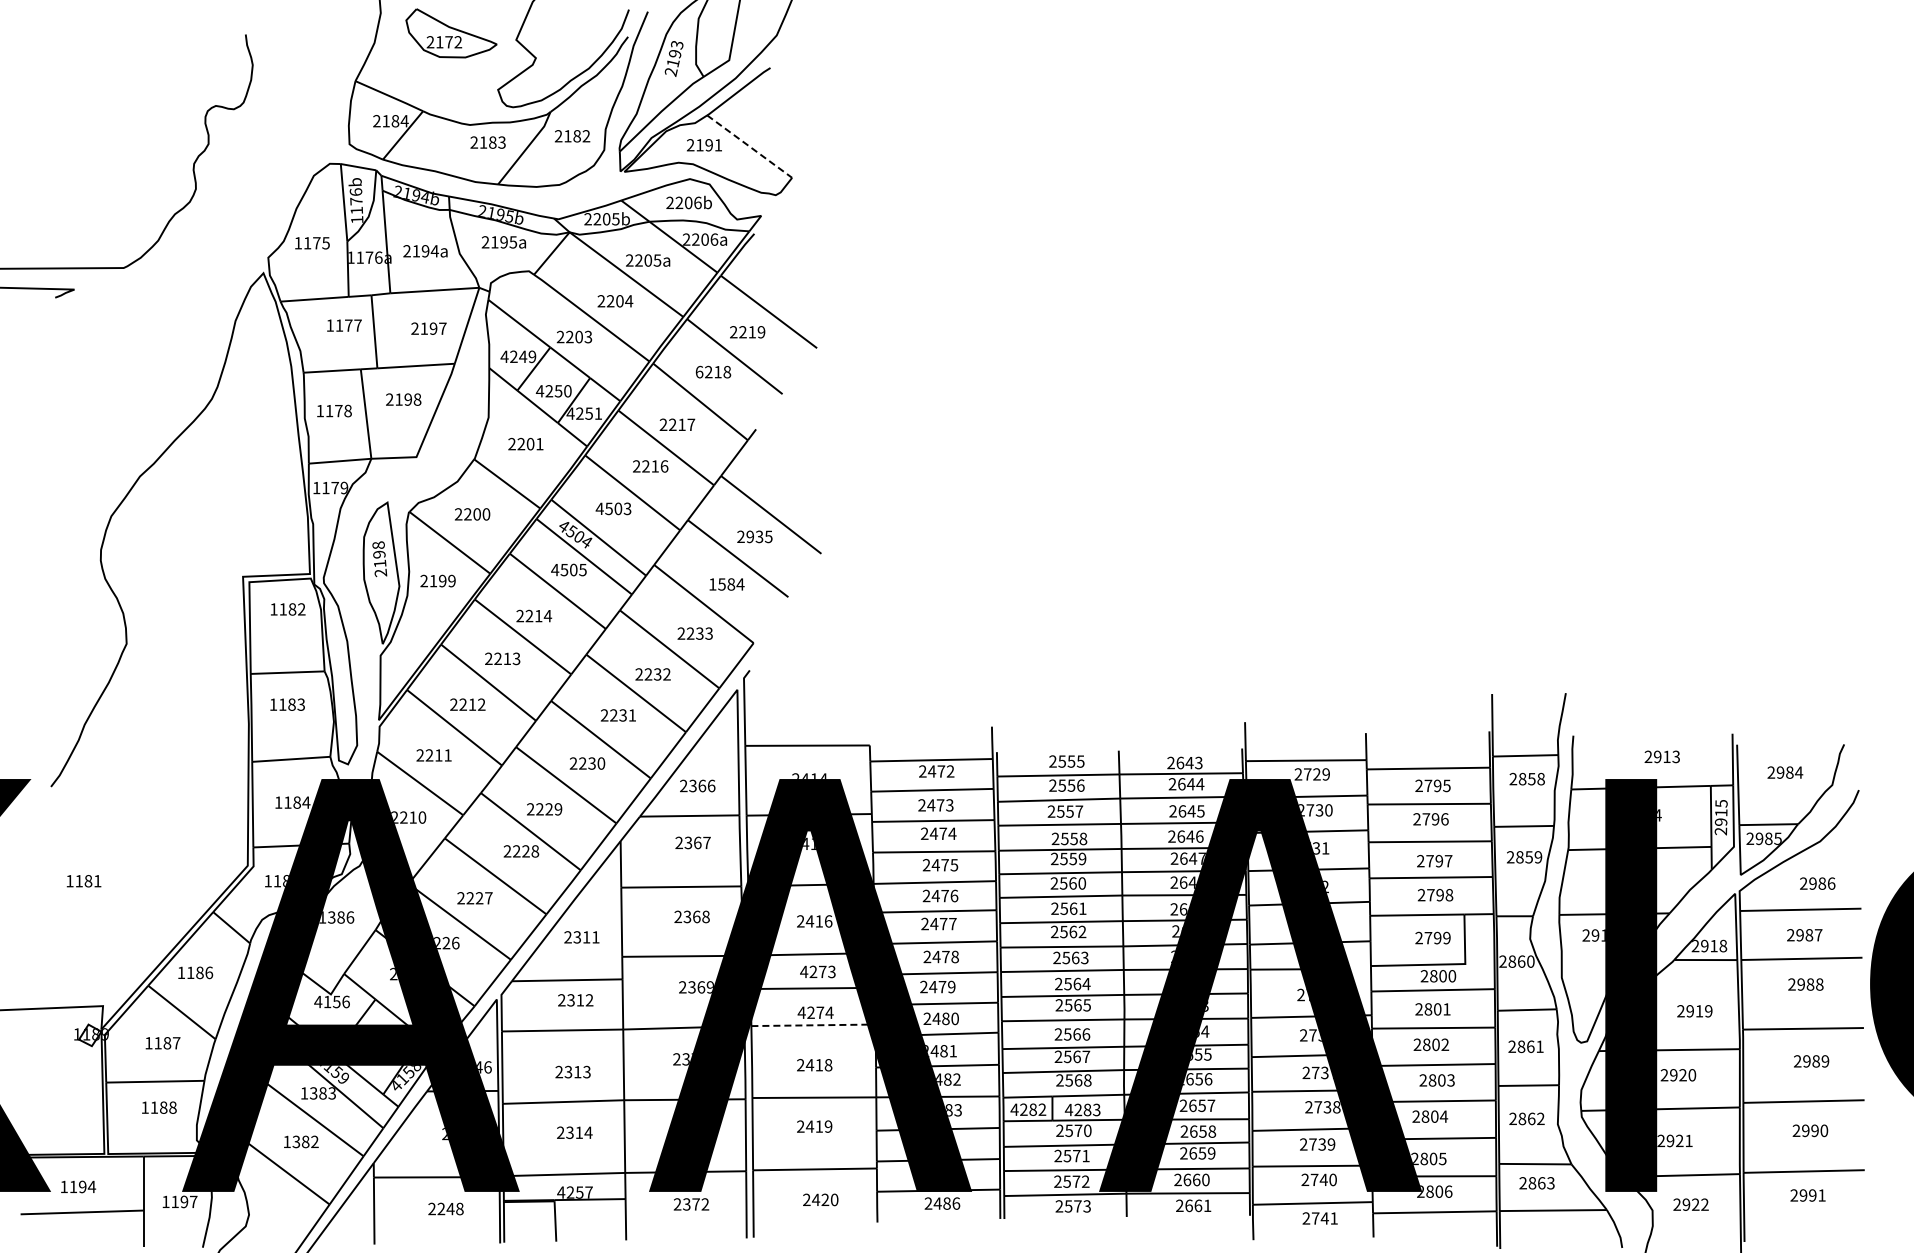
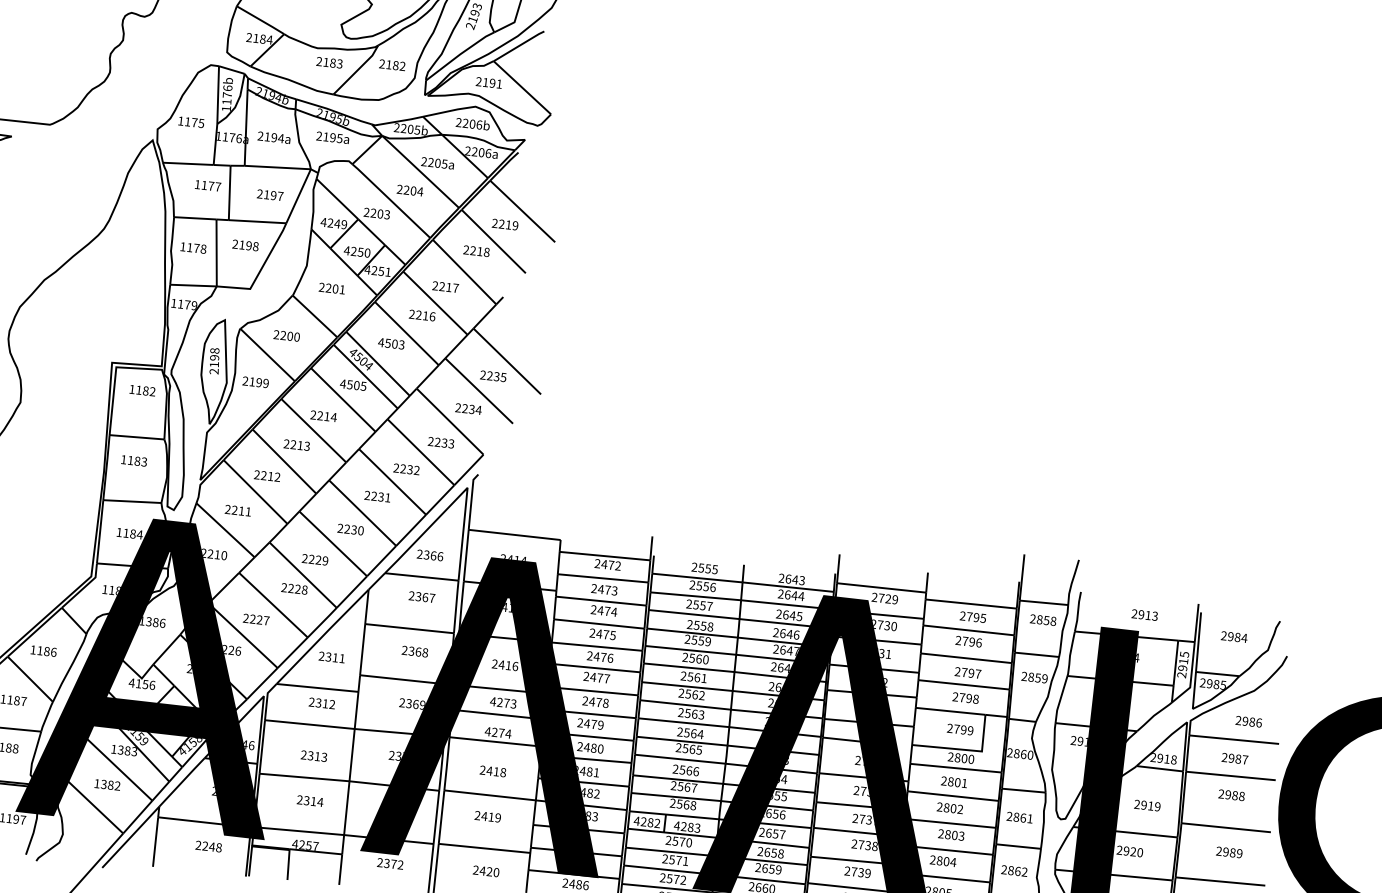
line: (749, 146) -> (522, 87), dashed -> solid
text: (699, 371) -> (466, 249), 6218 -> 2218
text: (750, 537) -> (490, 376), 2935 -> 2235
text: (722, 584) -> (465, 408), 1584 -> 2234
line: (813, 1025) -> (495, 742), dashed -> solid

